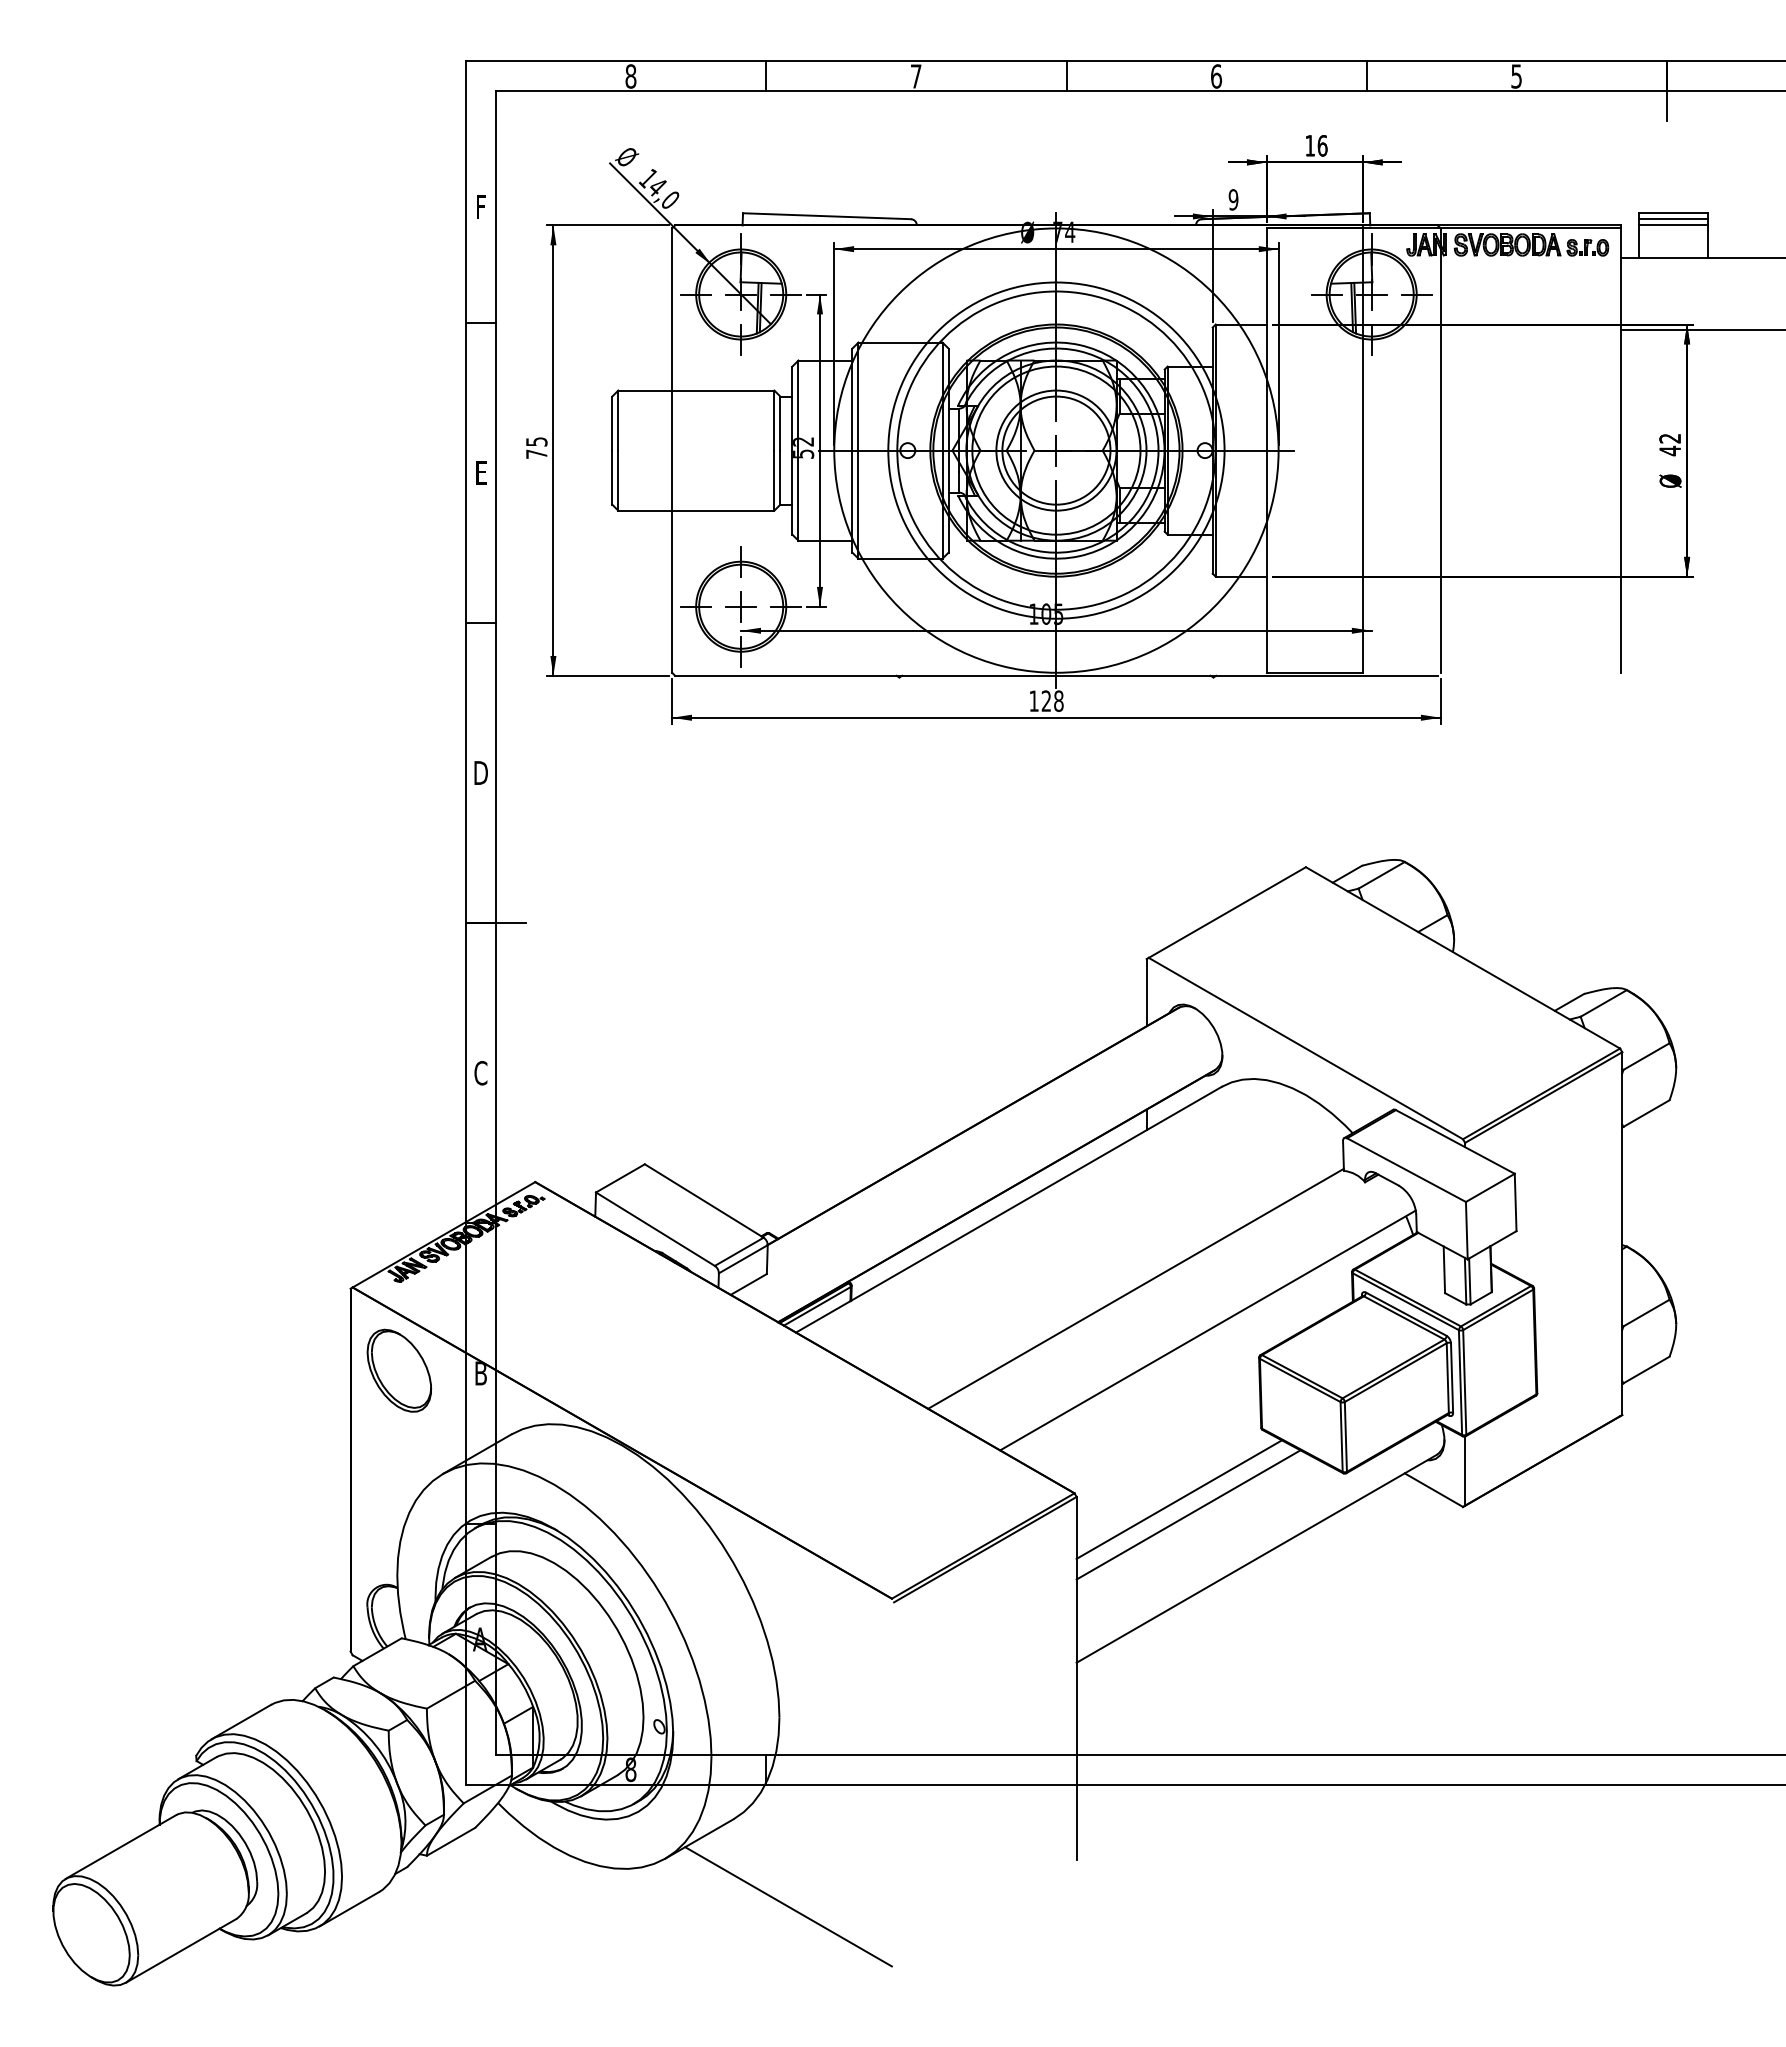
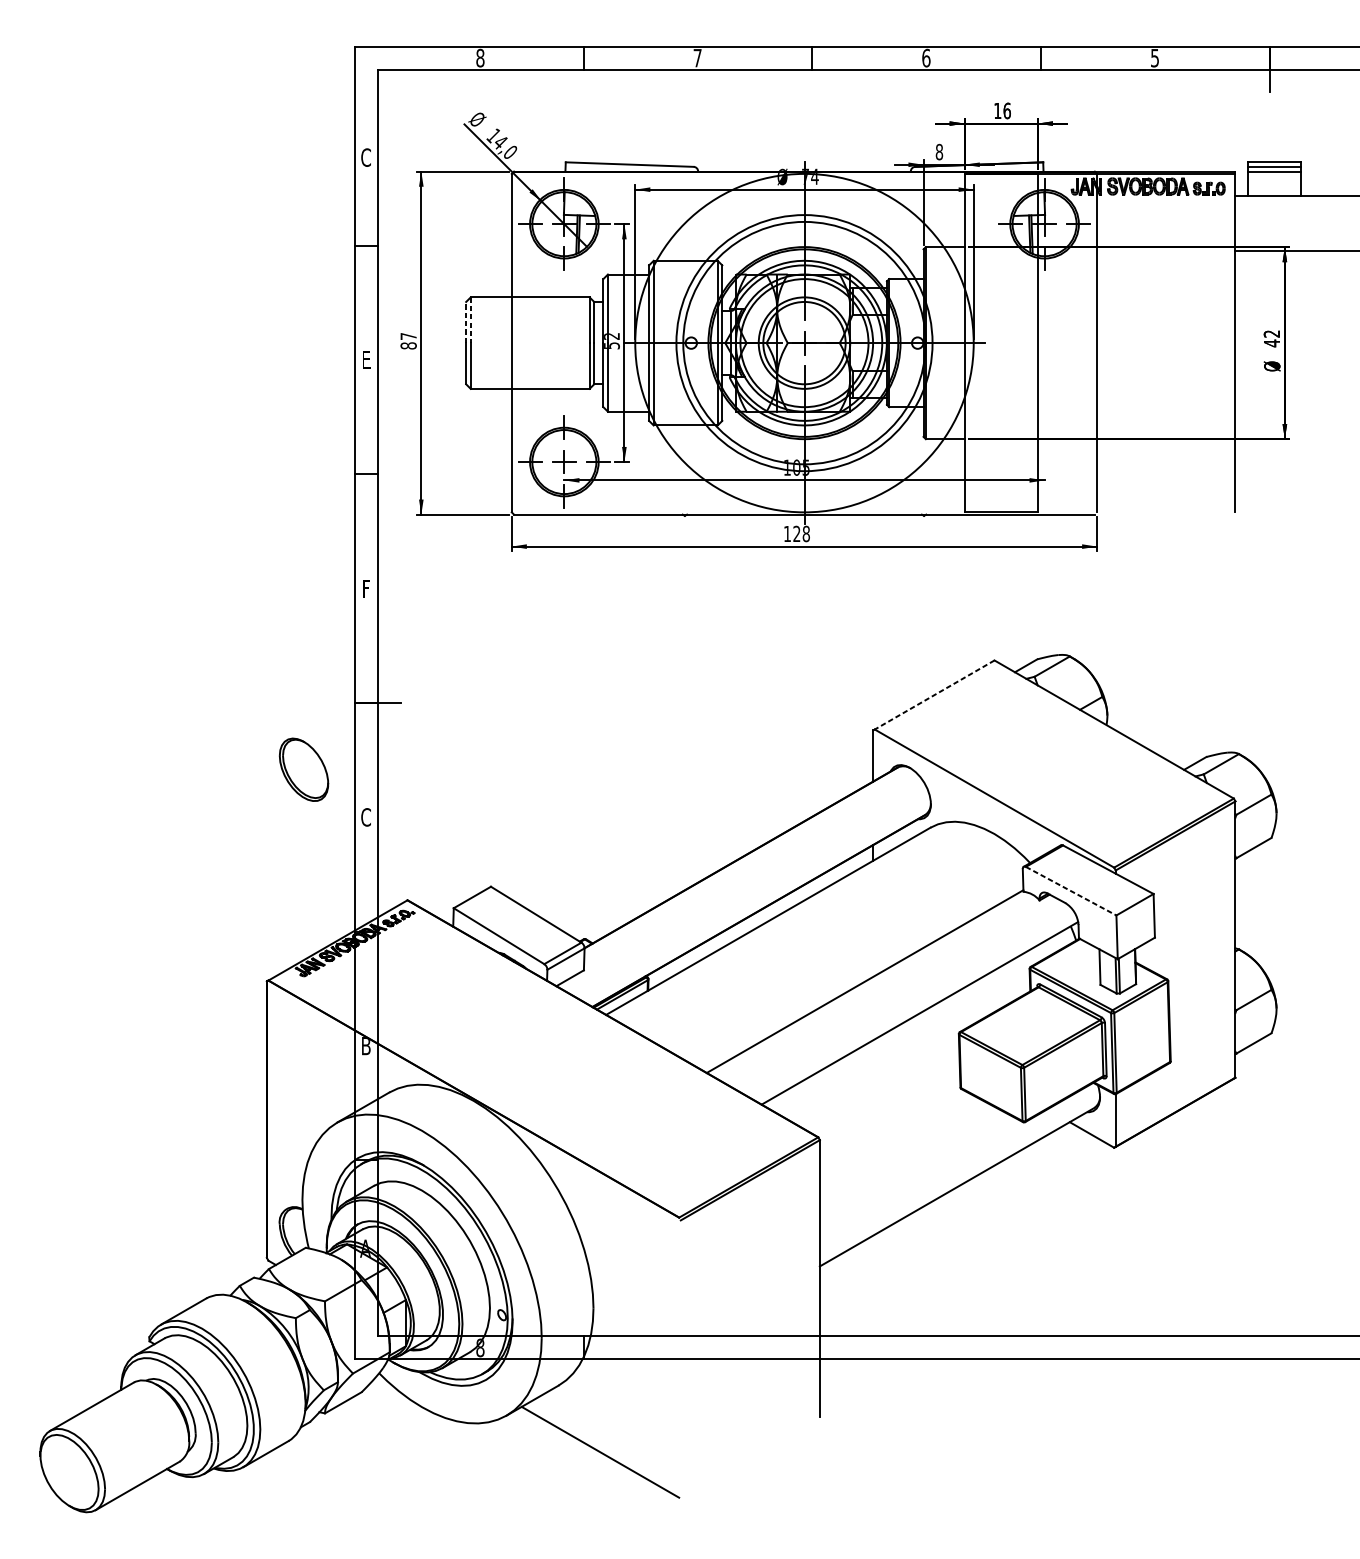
text: (1233, 199) -> (939, 151), 9 -> 8
text: (480, 206) -> (365, 157), F -> C
line: (618, 421) -> (470, 320), solid -> dashed
line: (612, 423) -> (466, 322), solid -> dashed
text: (536, 448) -> (408, 341), 75 -> 87
text: (480, 772) -> (365, 588), D -> F
line: (1227, 912) -> (934, 694), solid -> dashed
line: (1406, 1170) -> (1071, 891), solid -> dashed
part: (399, 1370) -> (304, 769), moved
line: (1178, 1499) -> (897, 1142), removed
line: (1188, 1514) -> (905, 1153), removed

